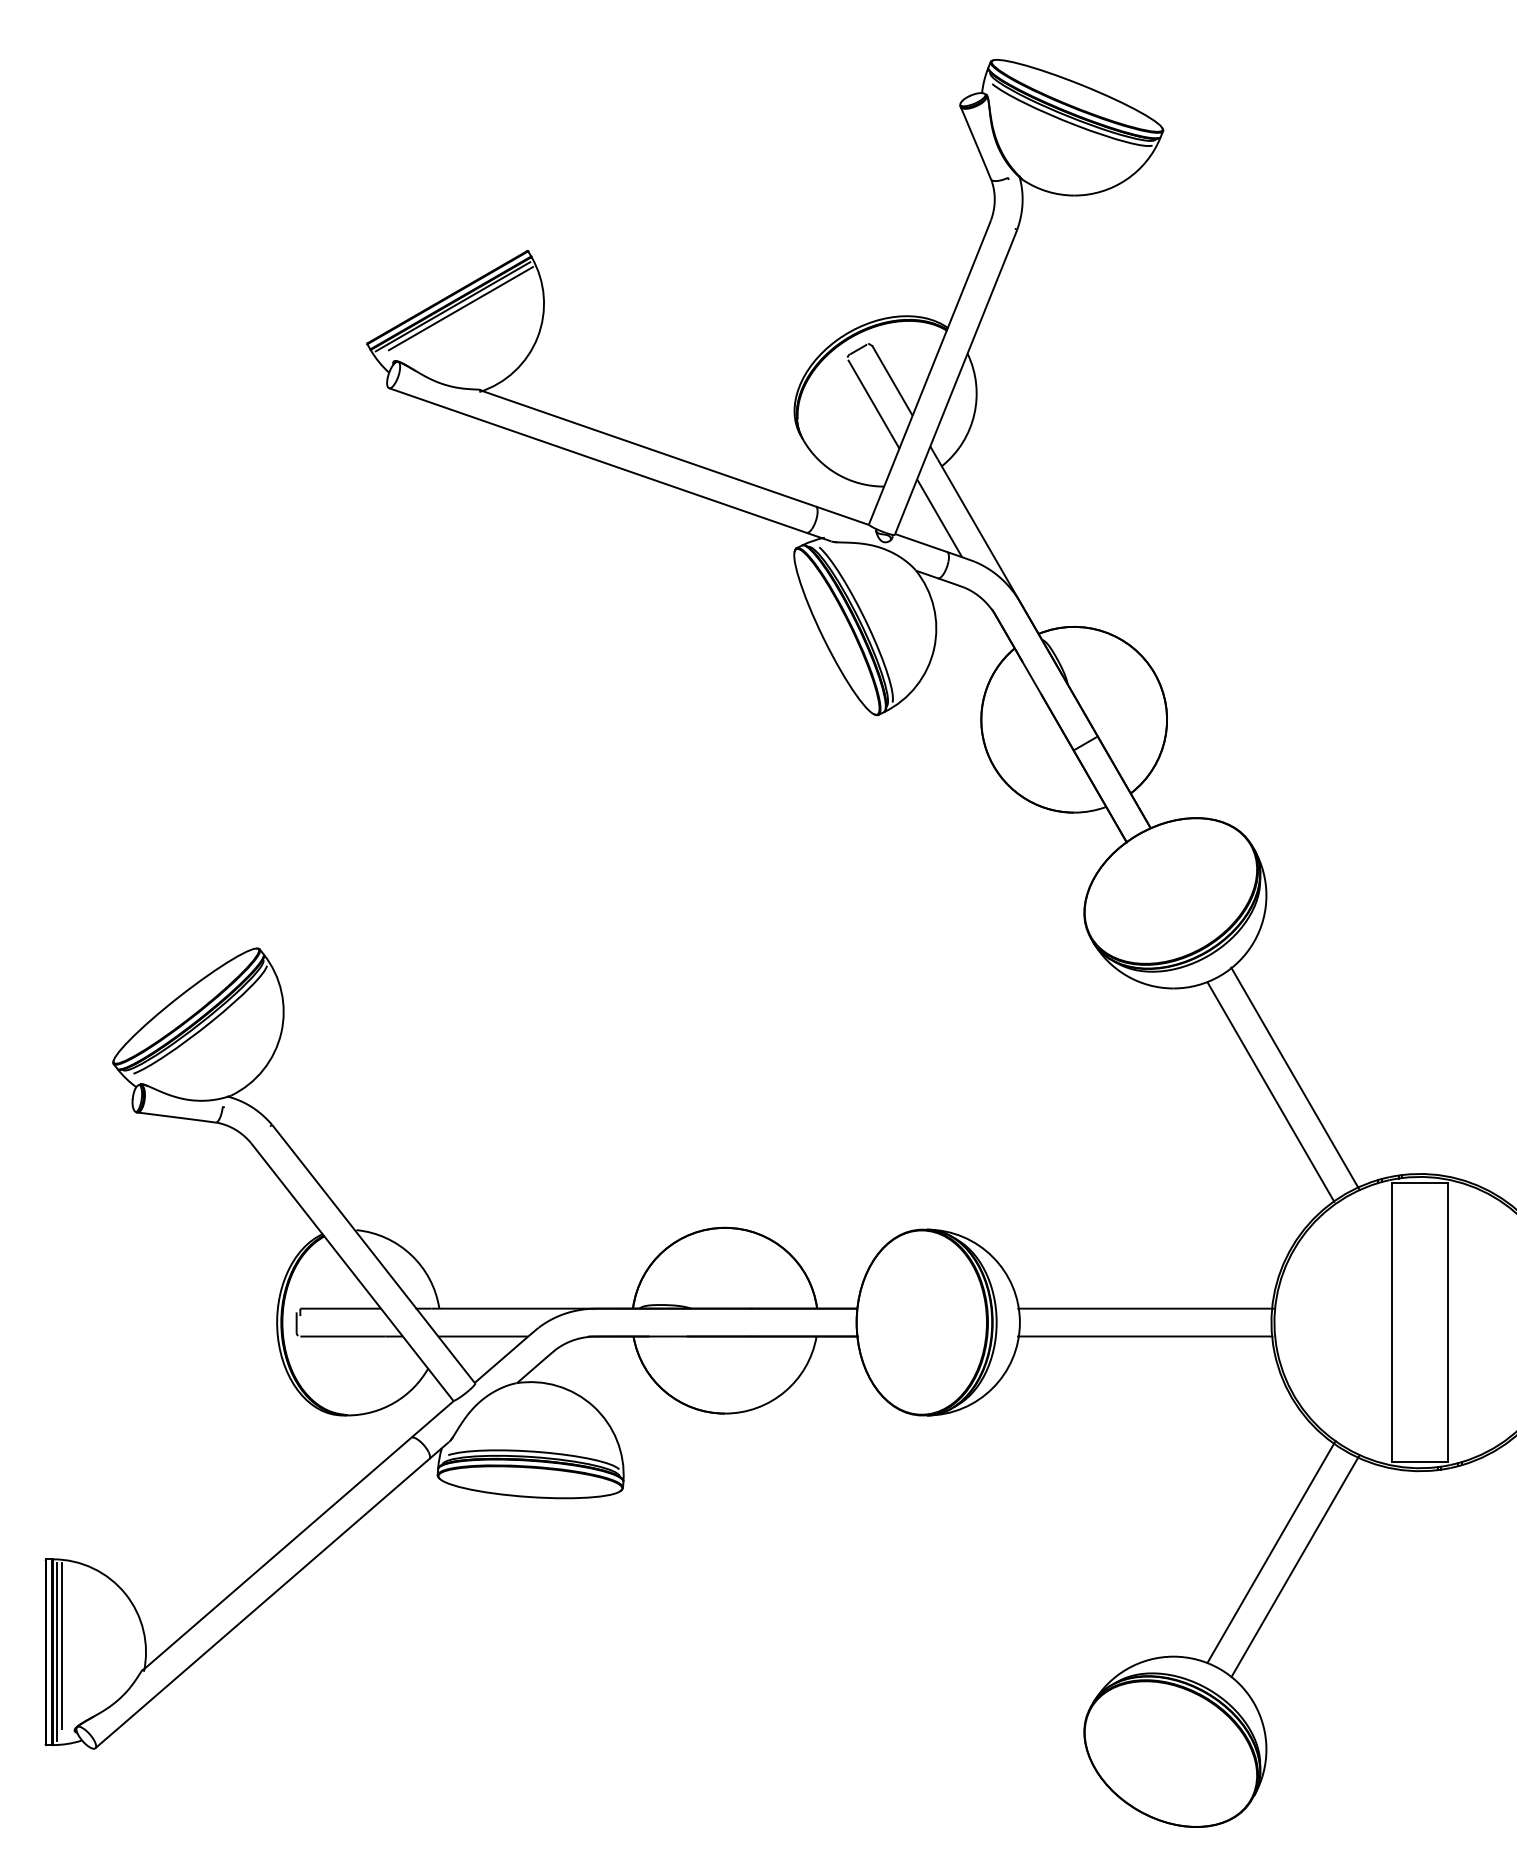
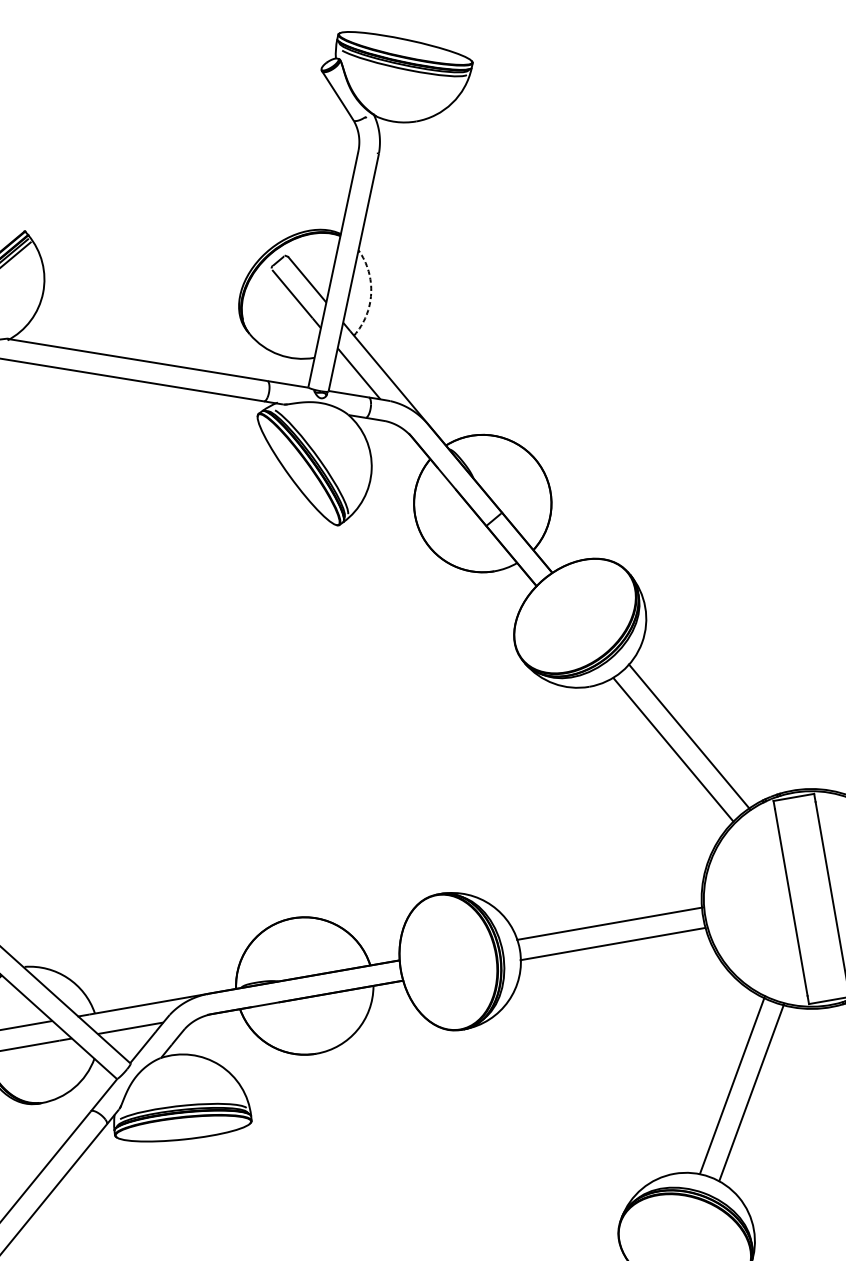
arc: (974, 414) -> (371, 293), solid -> dashed

